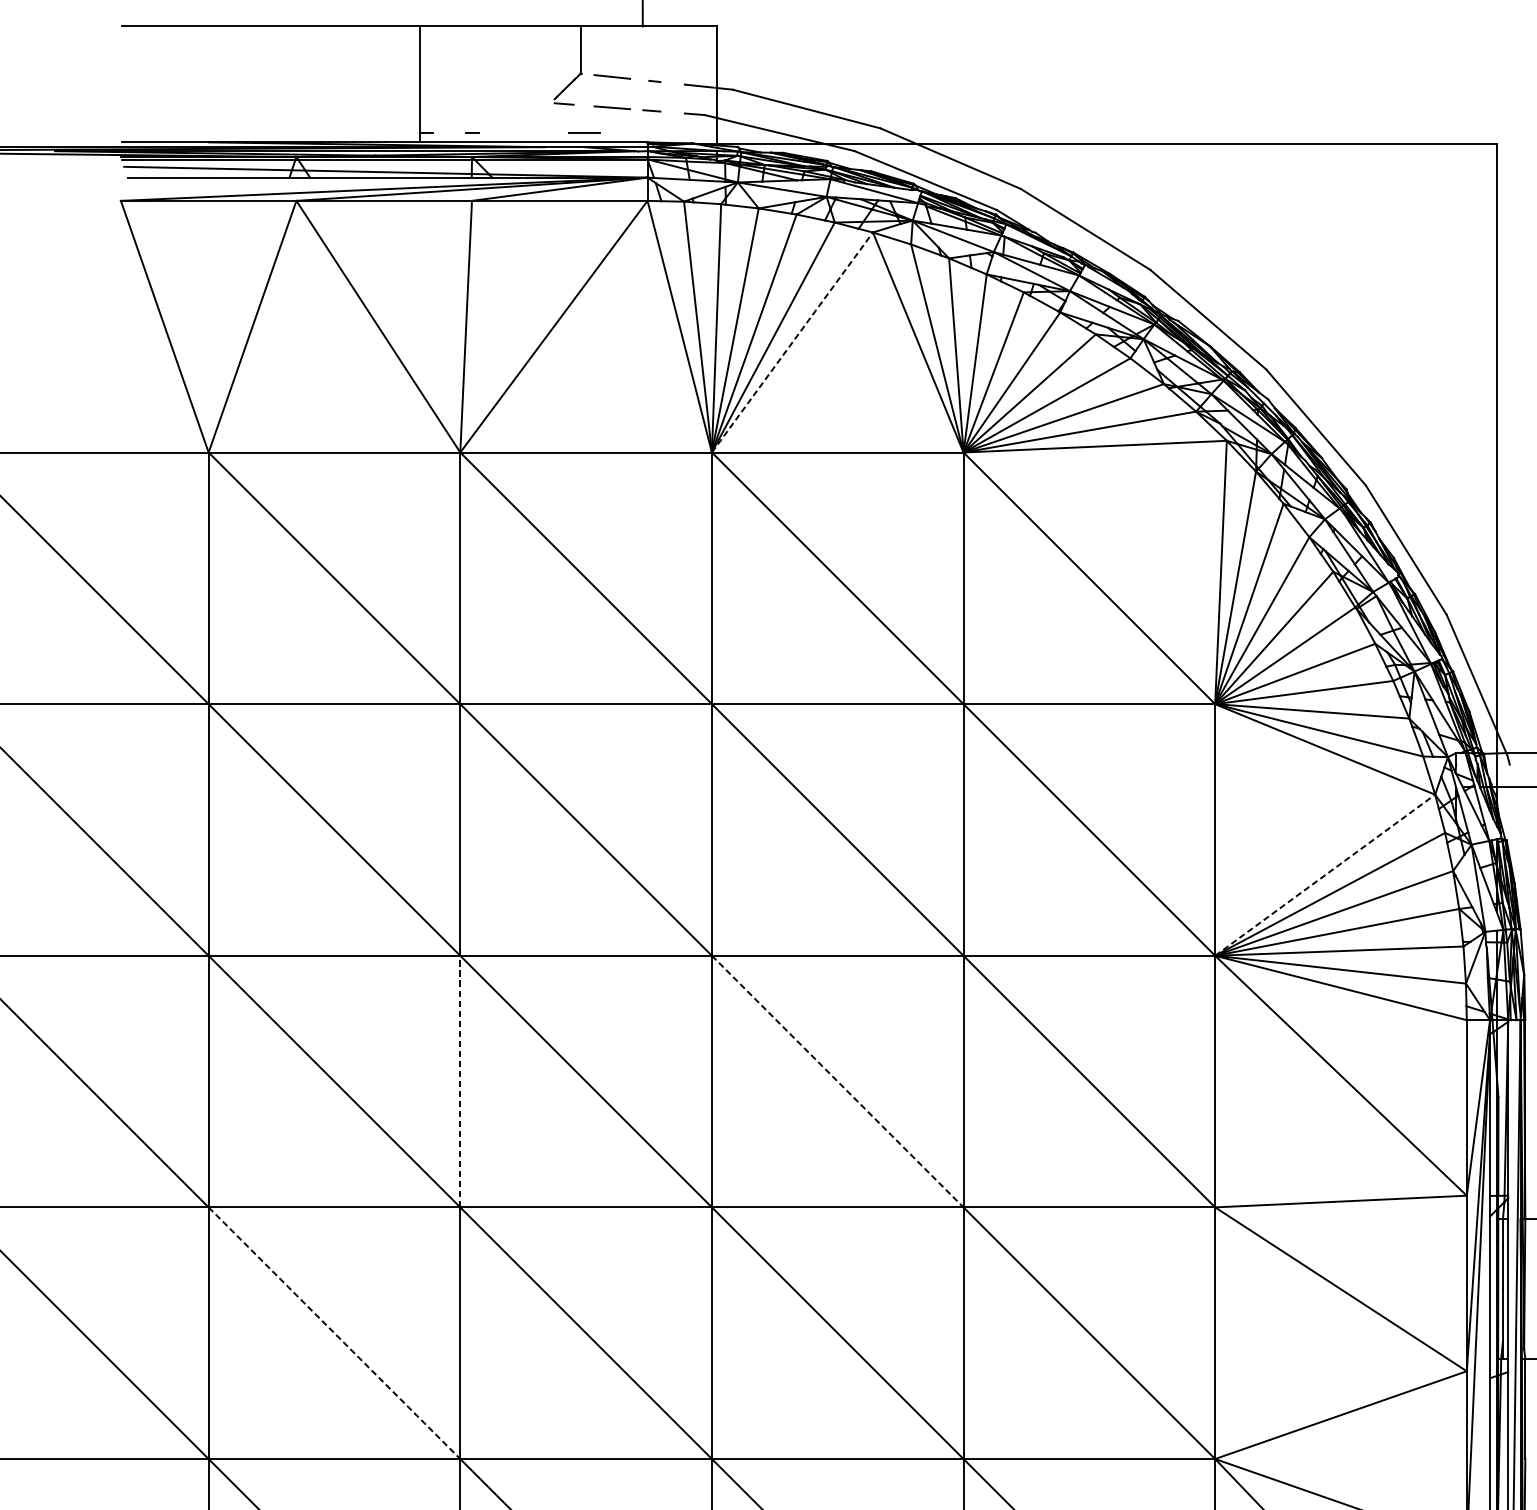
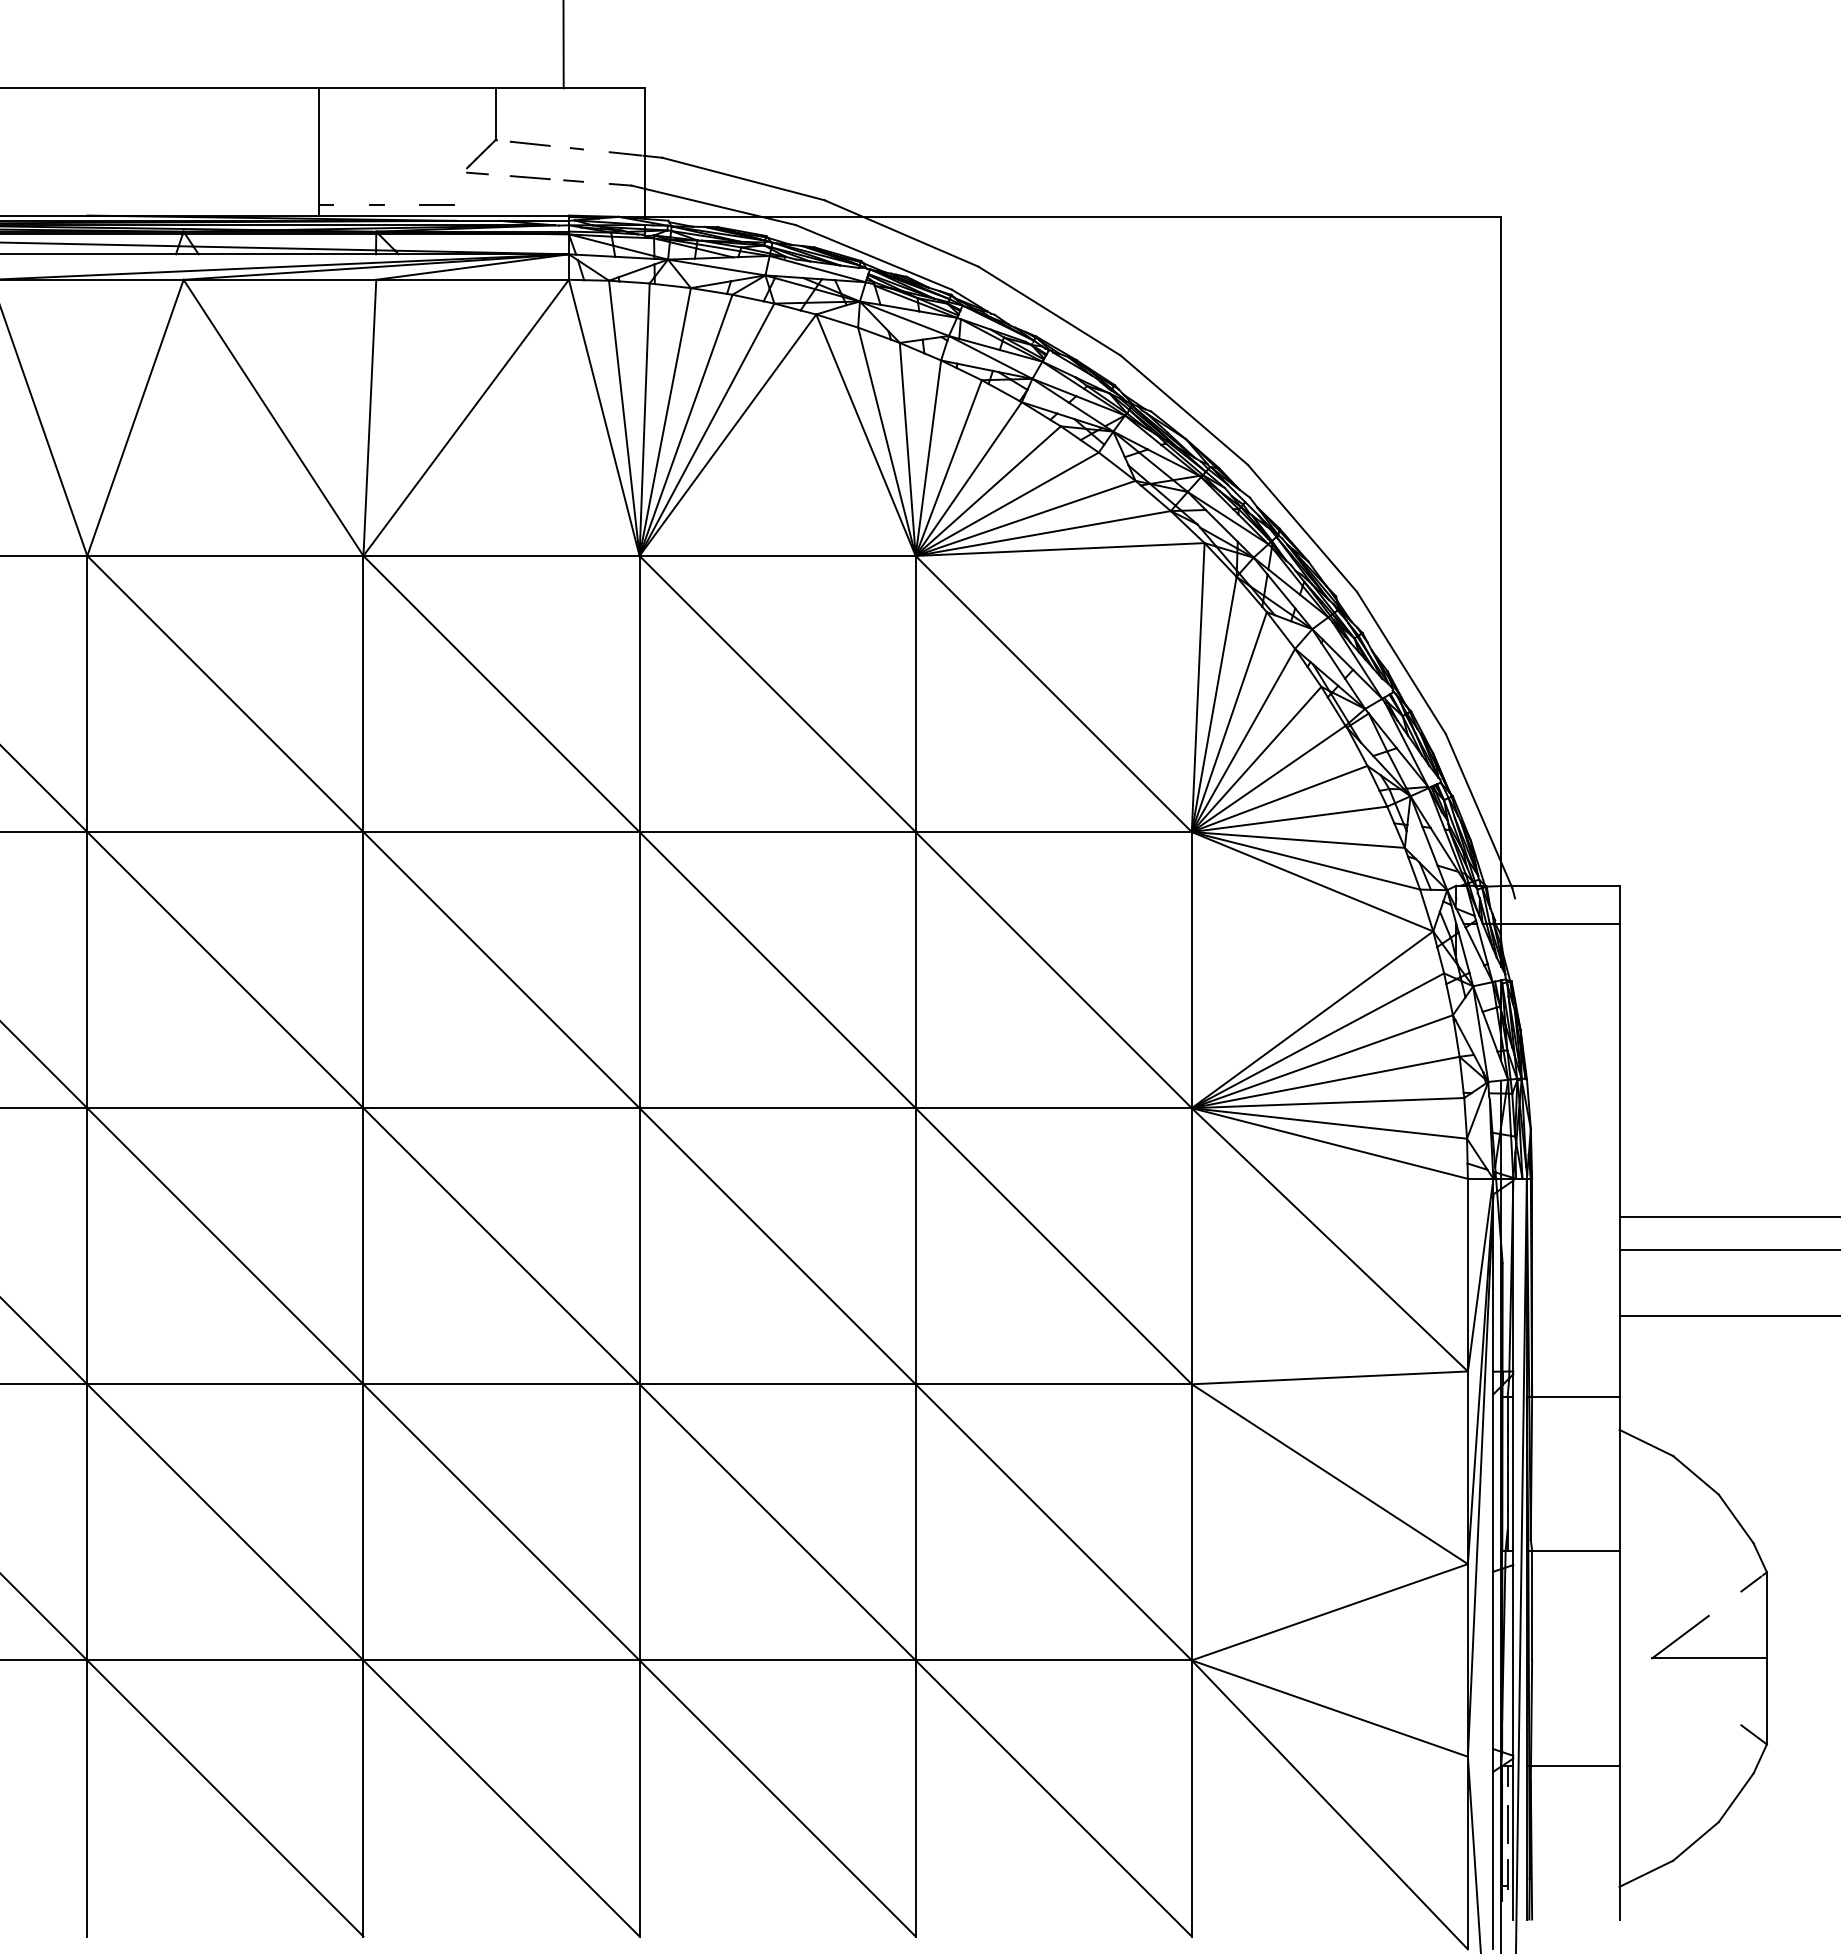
line: (584, 132) -> (436, 204), moved
line: (792, 342) -> (727, 435), dashed -> solid
line: (1325, 874) -> (1312, 1019), dashed -> solid
line: (460, 1080) -> (363, 1245), dashed -> solid
line: (837, 1081) -> (777, 1246), dashed -> solid
line: (334, 1333) -> (225, 1522), dashed -> solid

